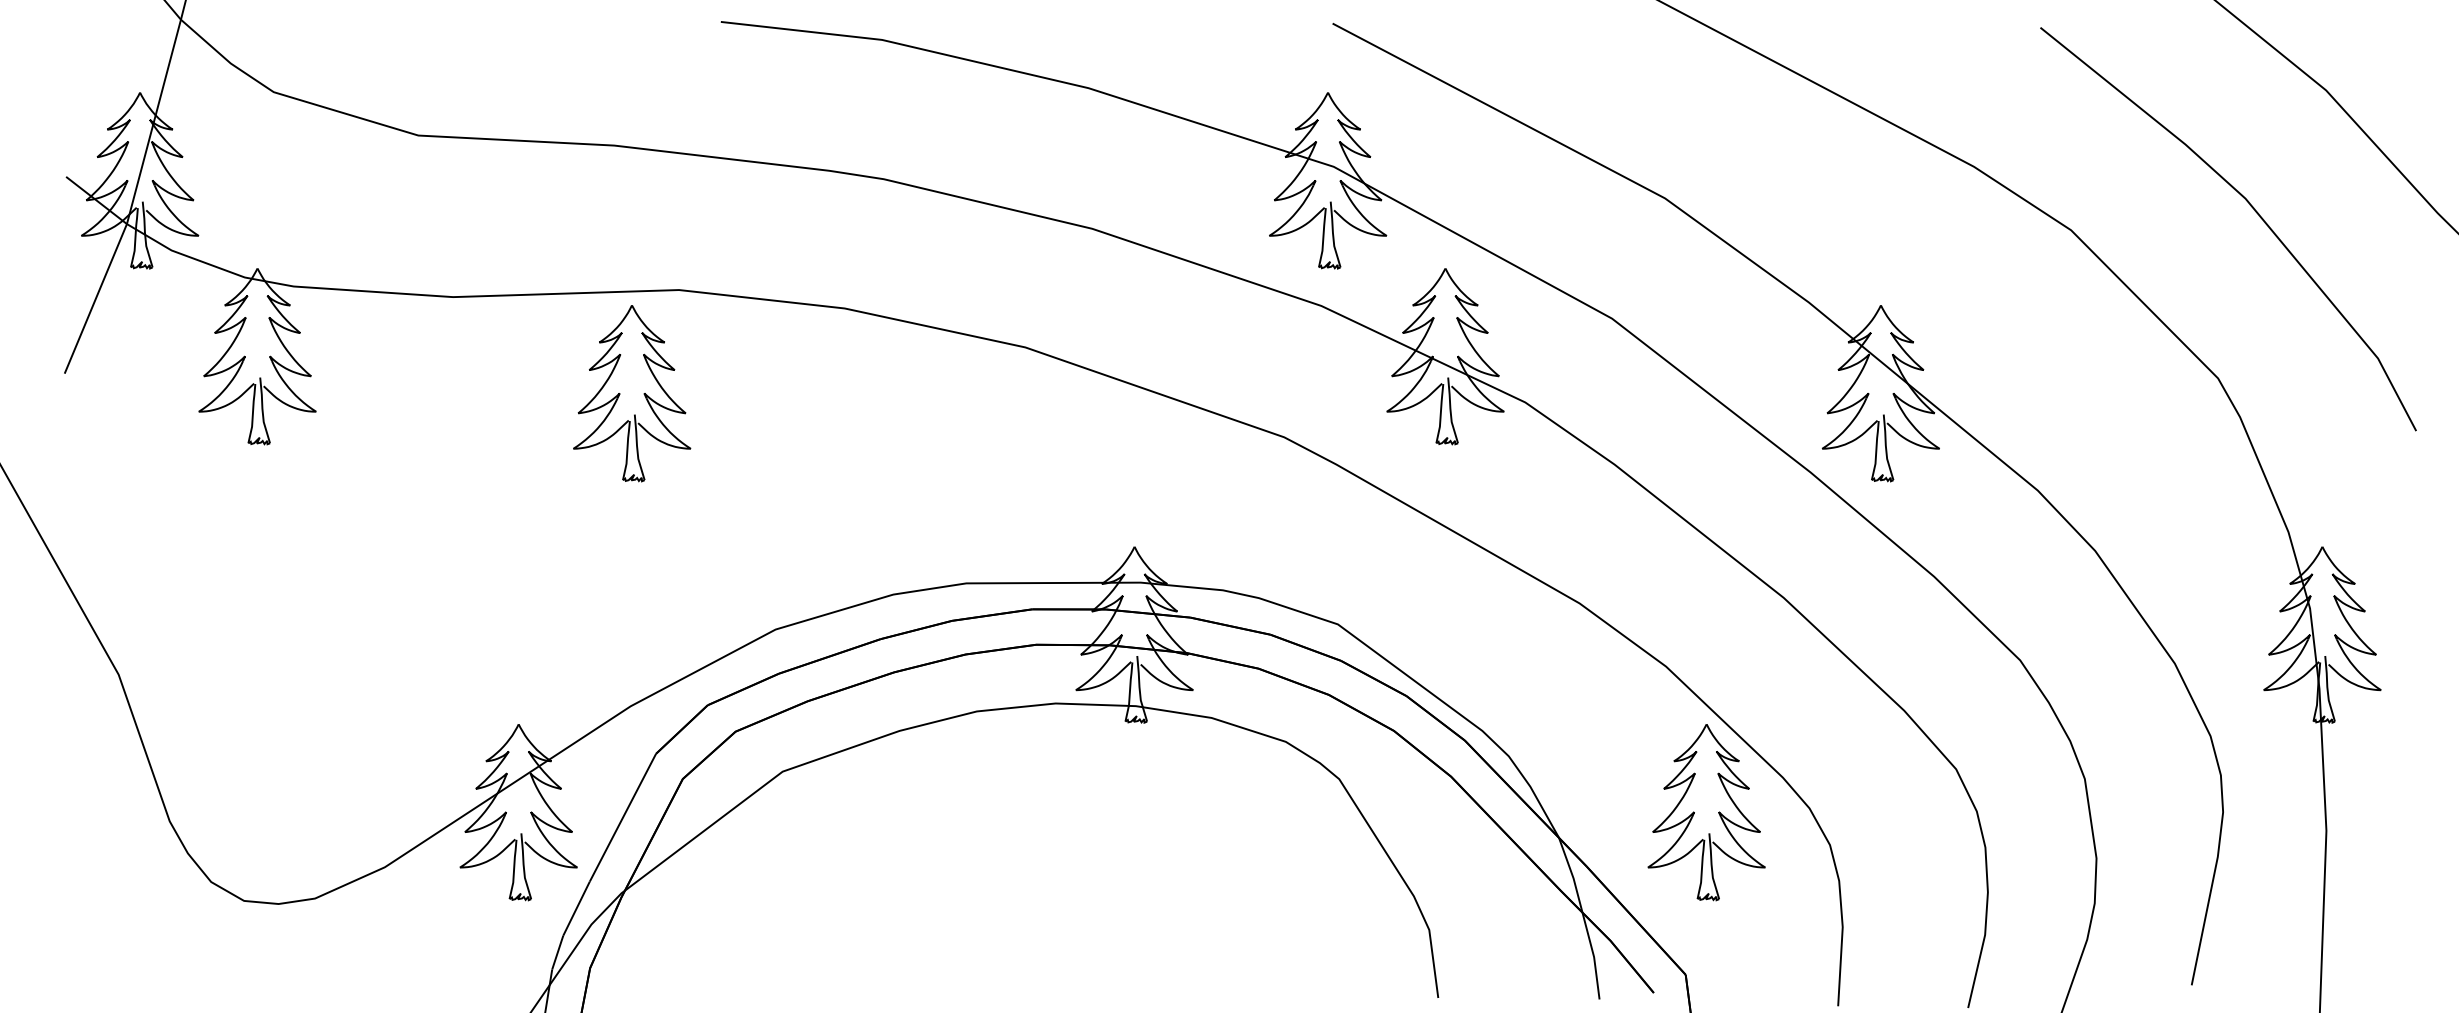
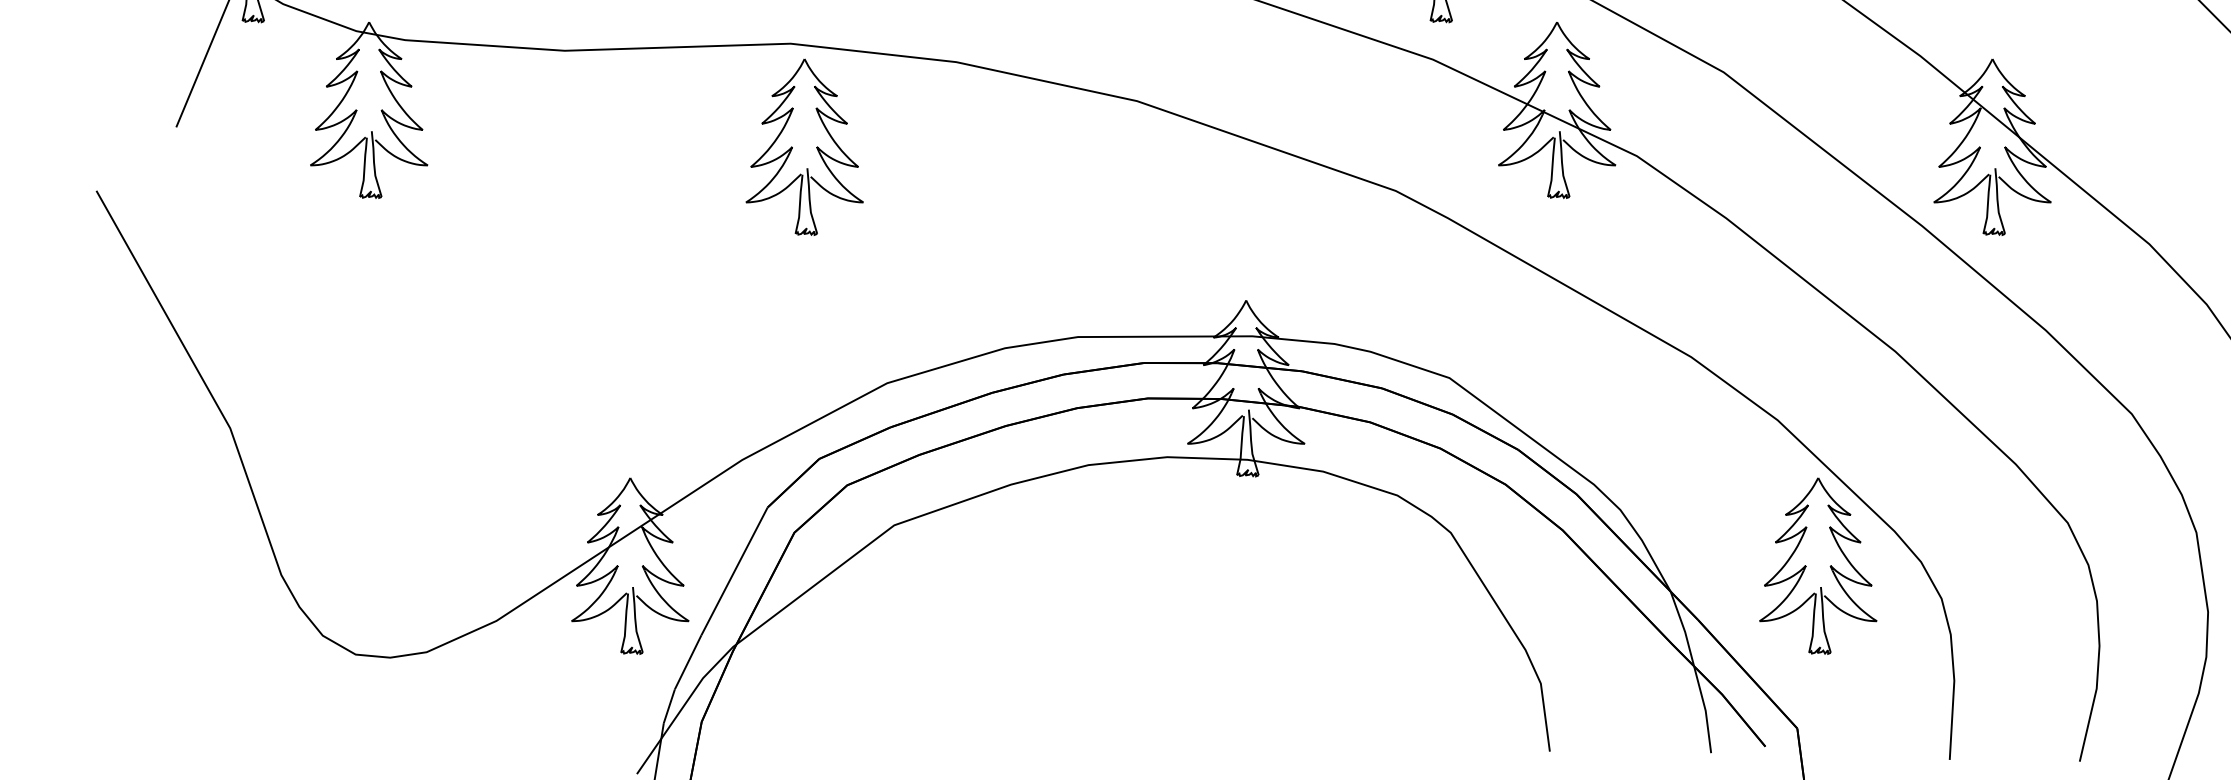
part: (632, 393) -> (805, 147), moved

